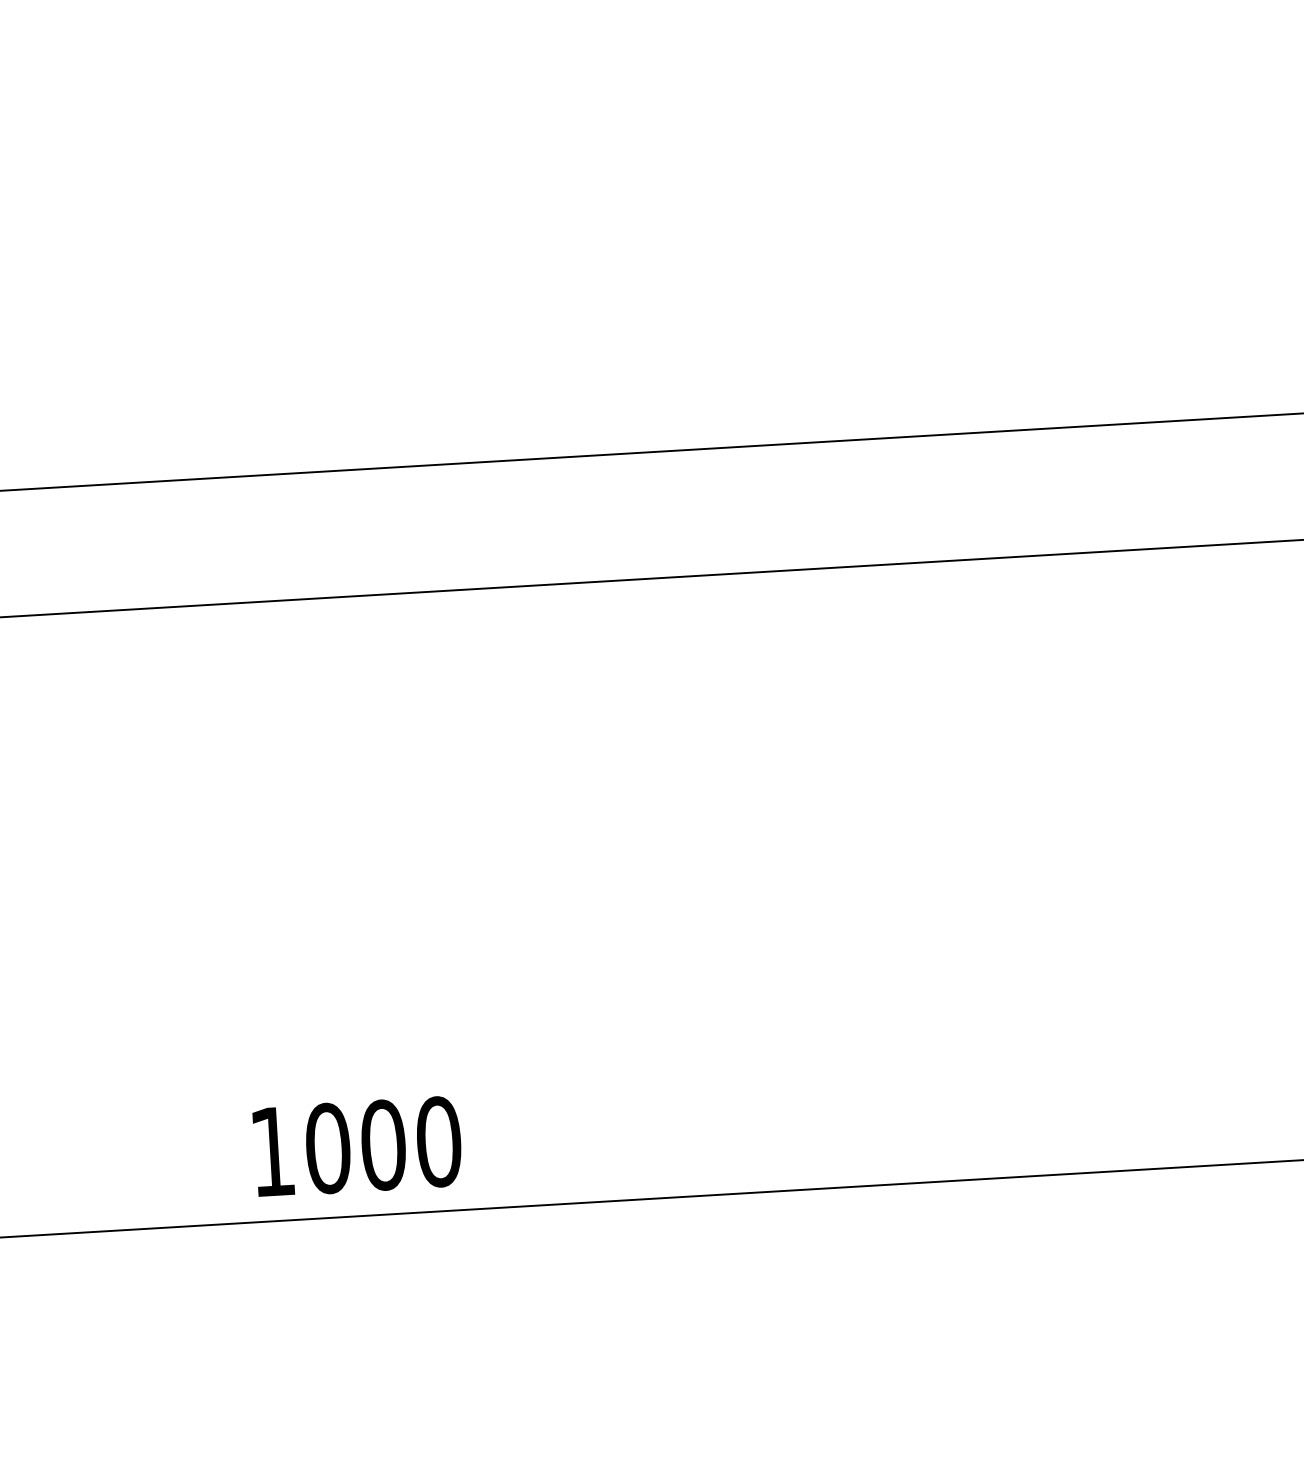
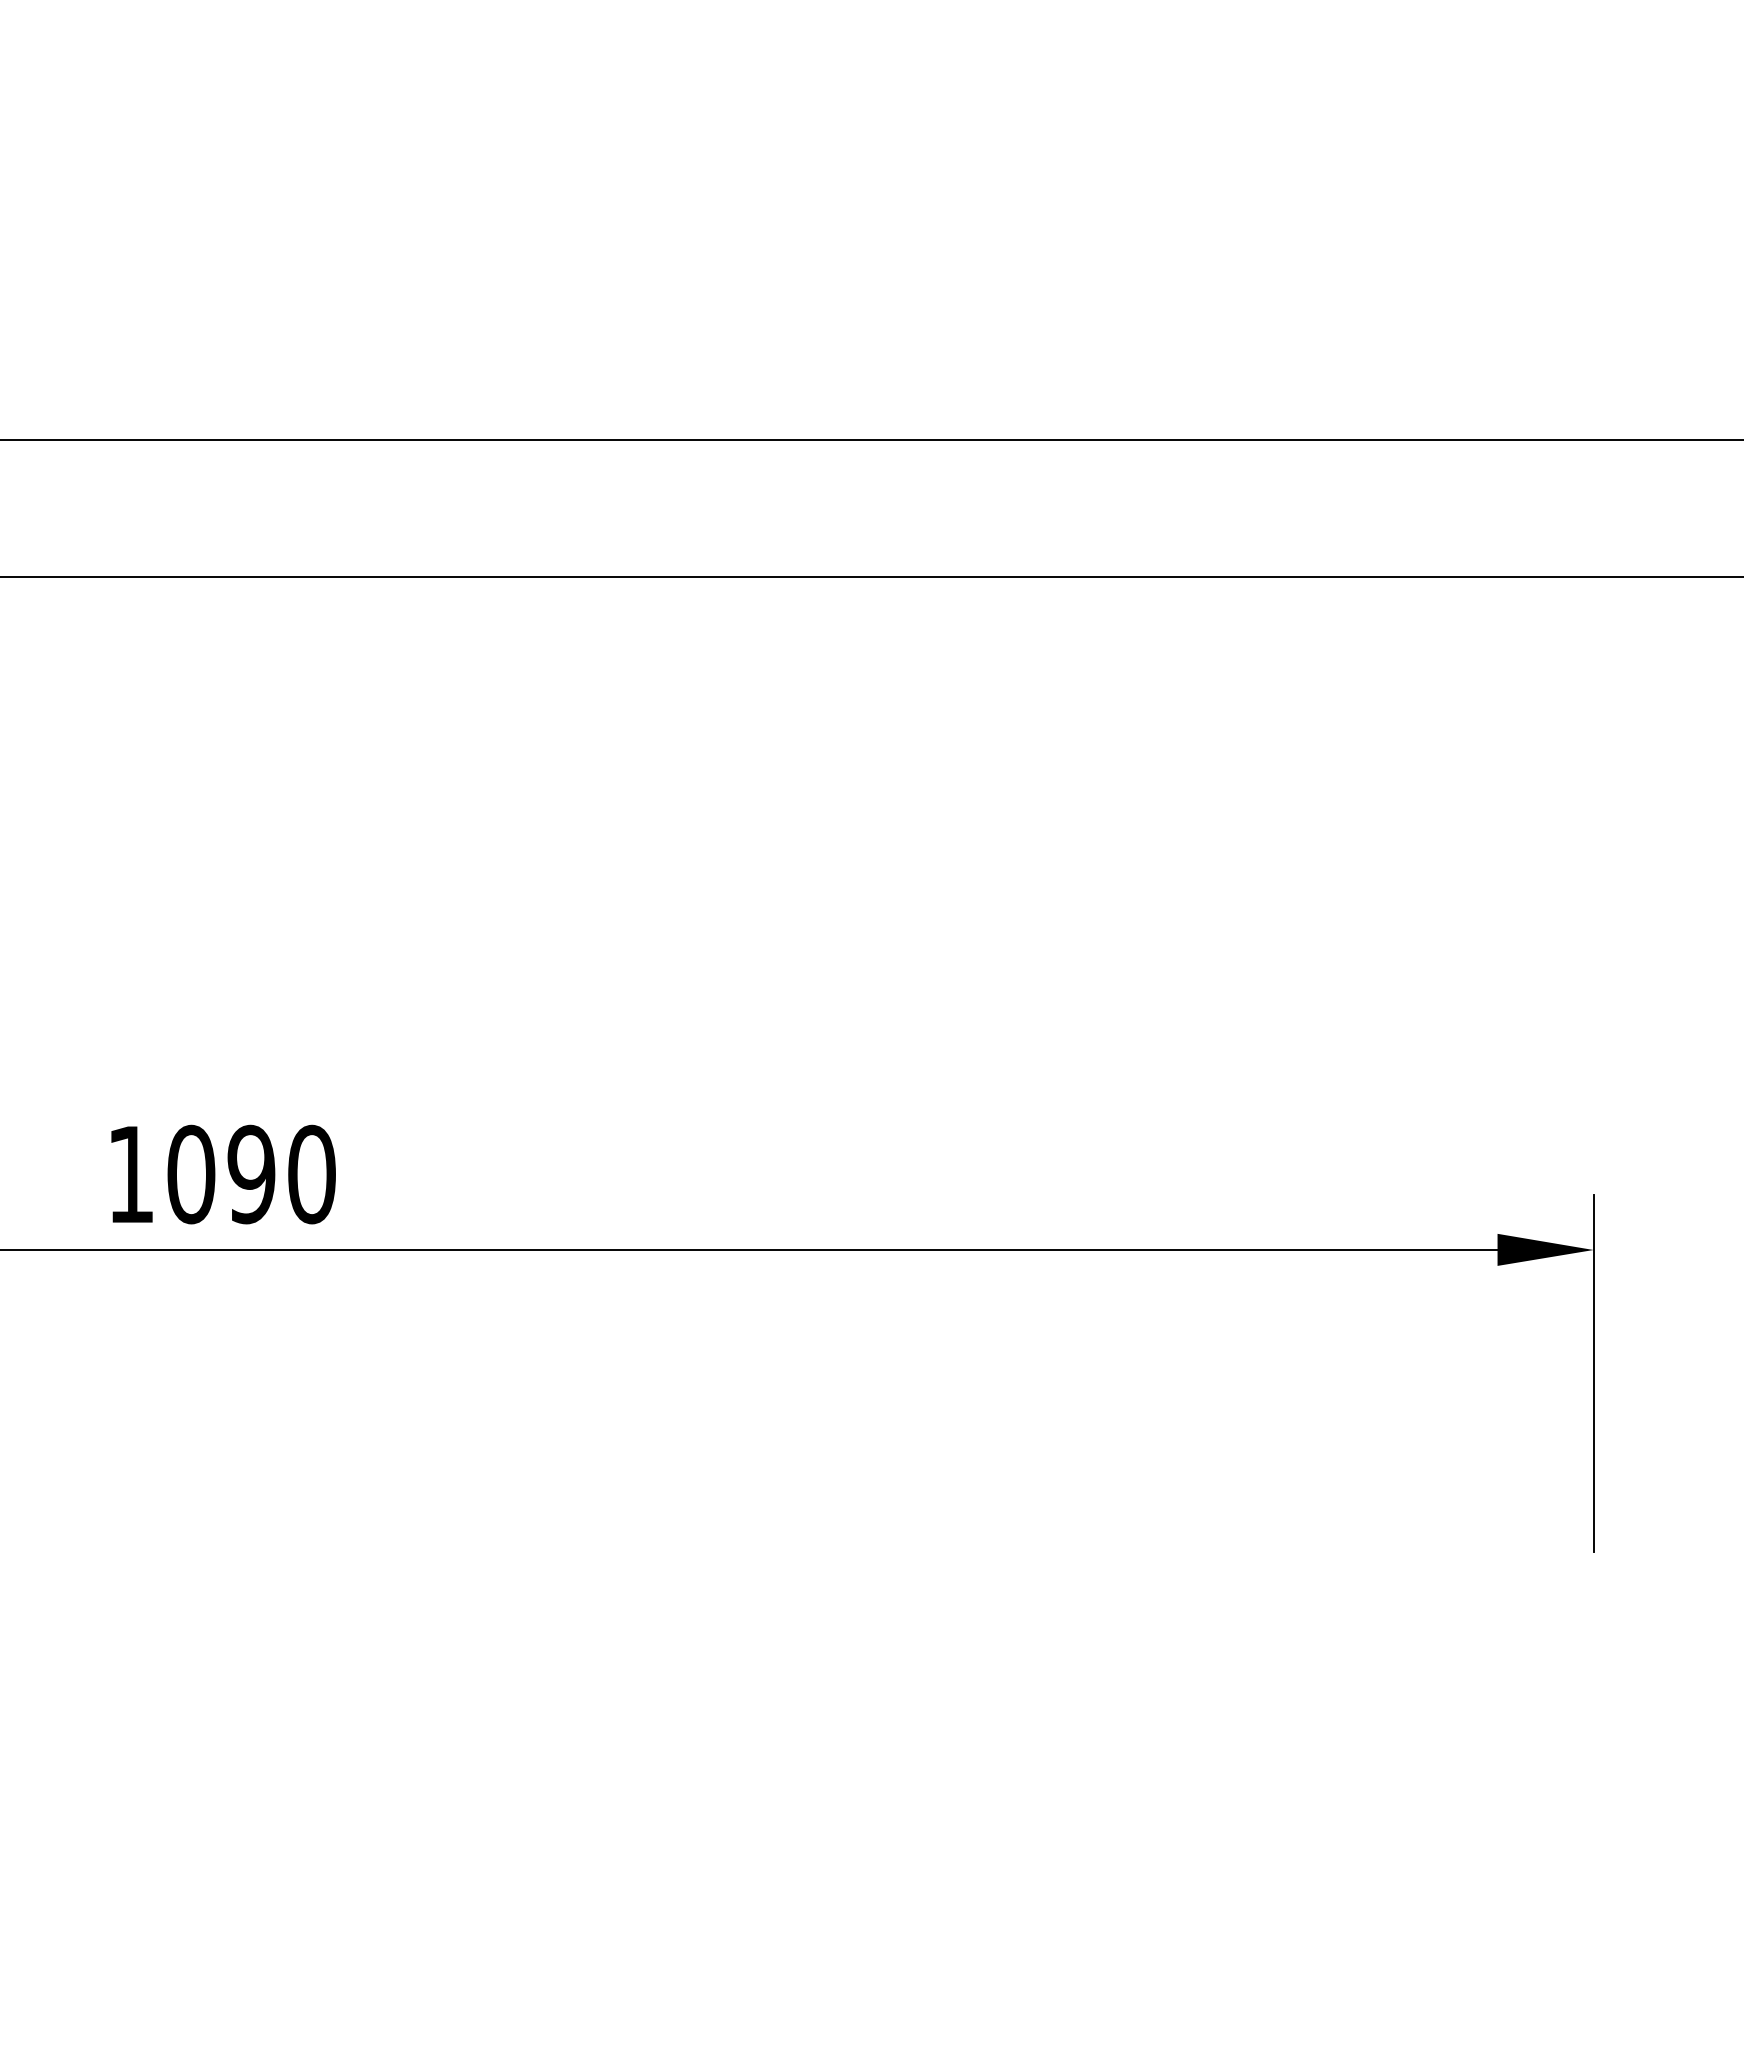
text: (383, 1145) -> (251, 1174), 1000 -> 1090

